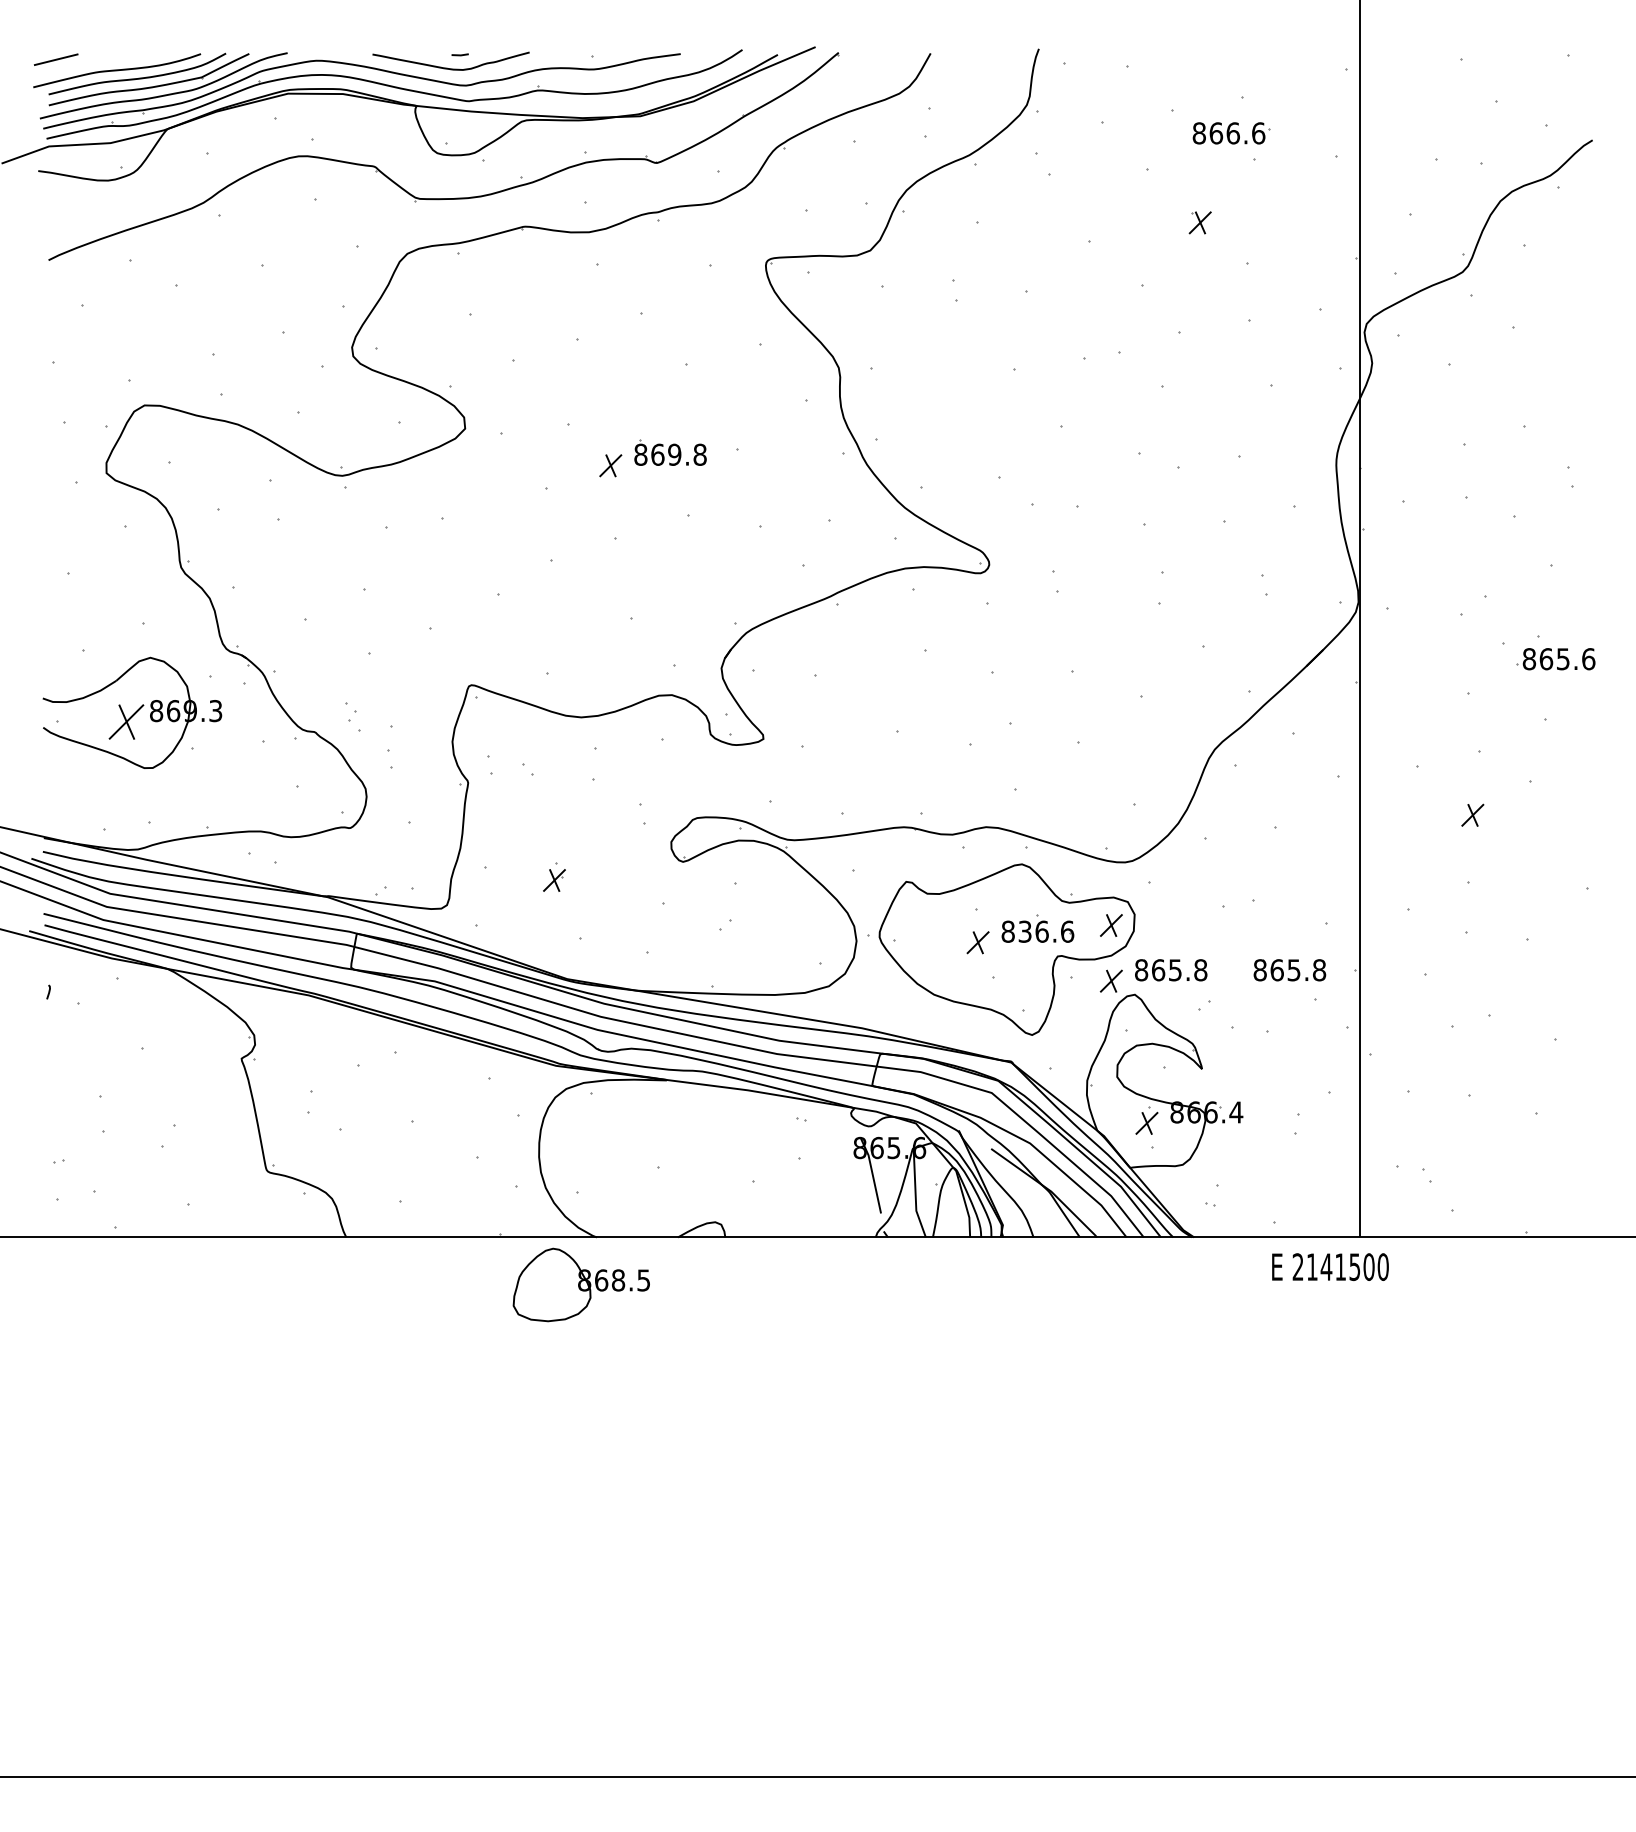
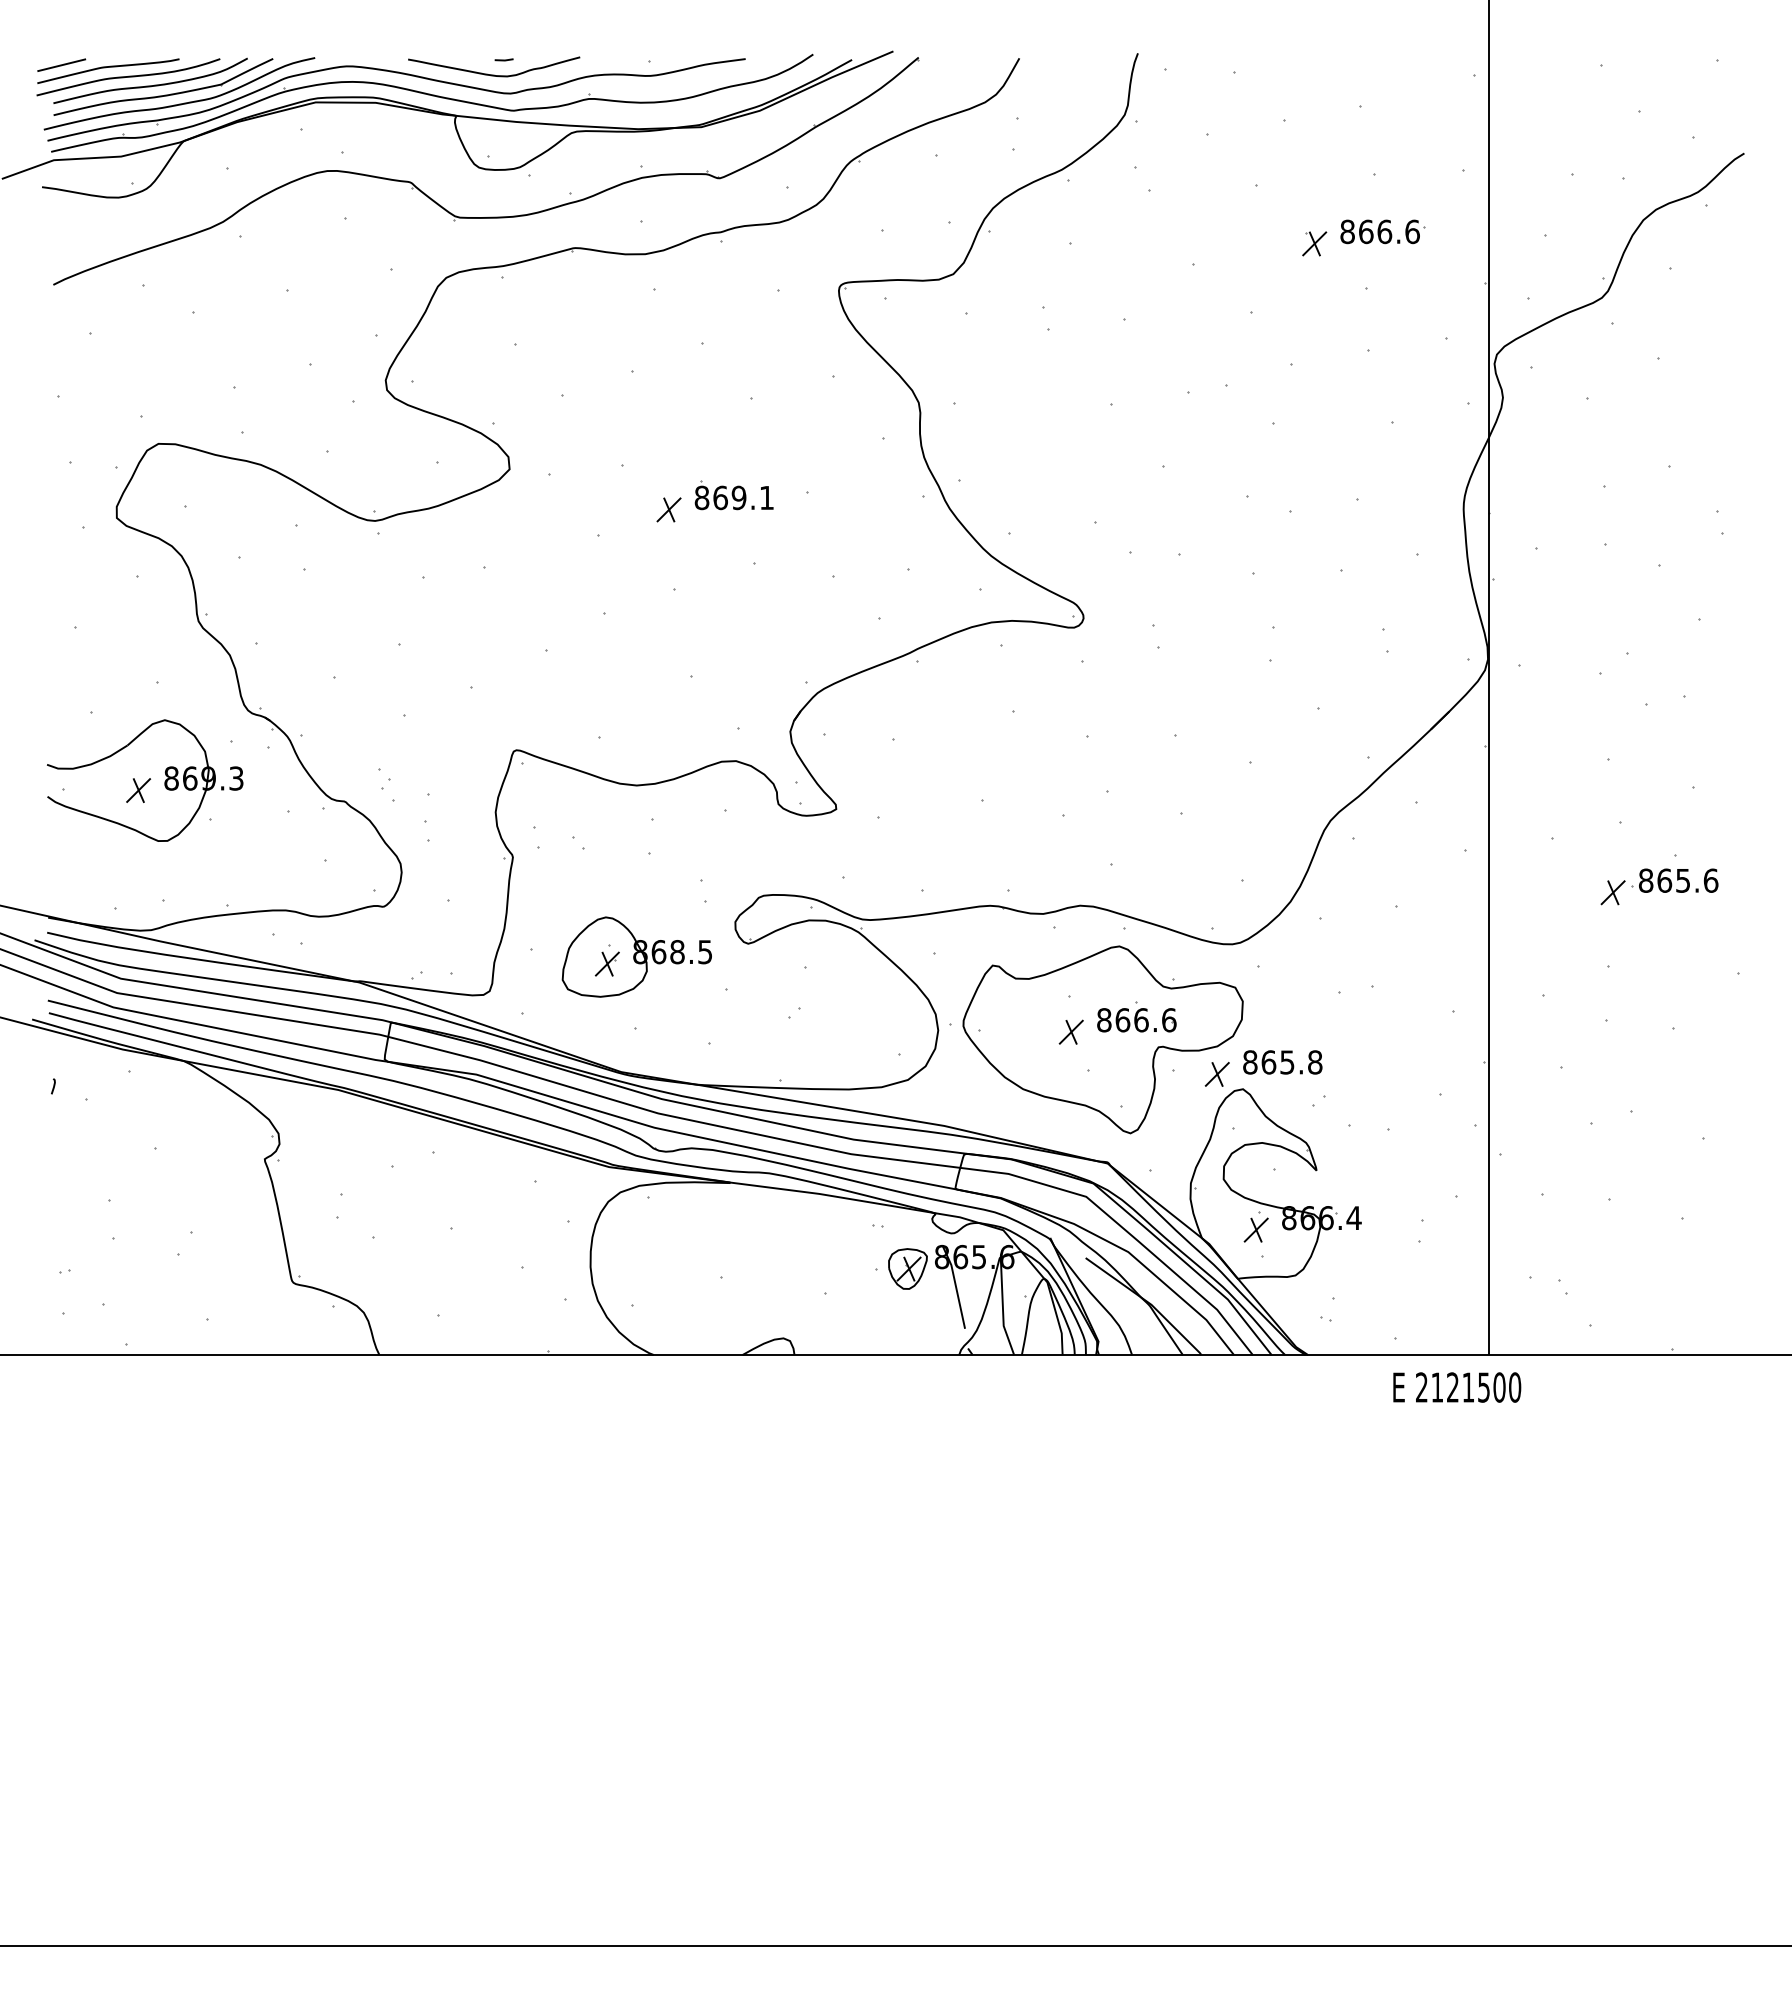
curve: (98, 61) -> (108, 67), added
part: (1231, 133) -> (1382, 231), moved
text: (699, 454) -> (766, 497), 869.8 -> 869.1
part: (1555, 658) -> (1674, 880), moved
part: (126, 721) -> (138, 790), size x0.62
part: (1110, 925) -> (1216, 1013), removed
text: (1024, 931) -> (1122, 1020), 836.6 -> 866.6
part: (1289, 970) -> (1412, 1062), removed
part: (828, 1158) -> (907, 1268), added
text: (1326, 1267) -> (1452, 1387), 2141500 -> 2121500
part: (581, 1284) -> (636, 956), moved

